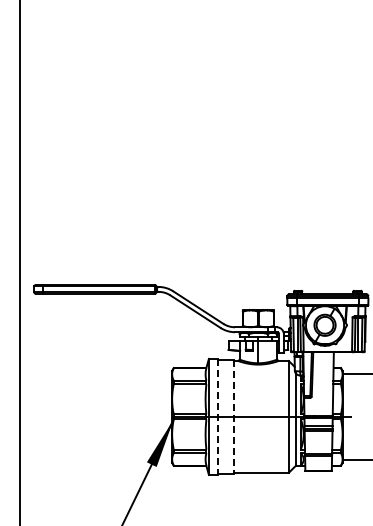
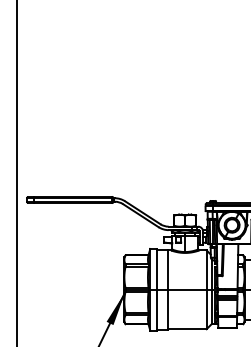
line: (233, 416) -> (167, 289), dashed -> solid
line: (218, 417) -> (157, 290), dashed -> solid

